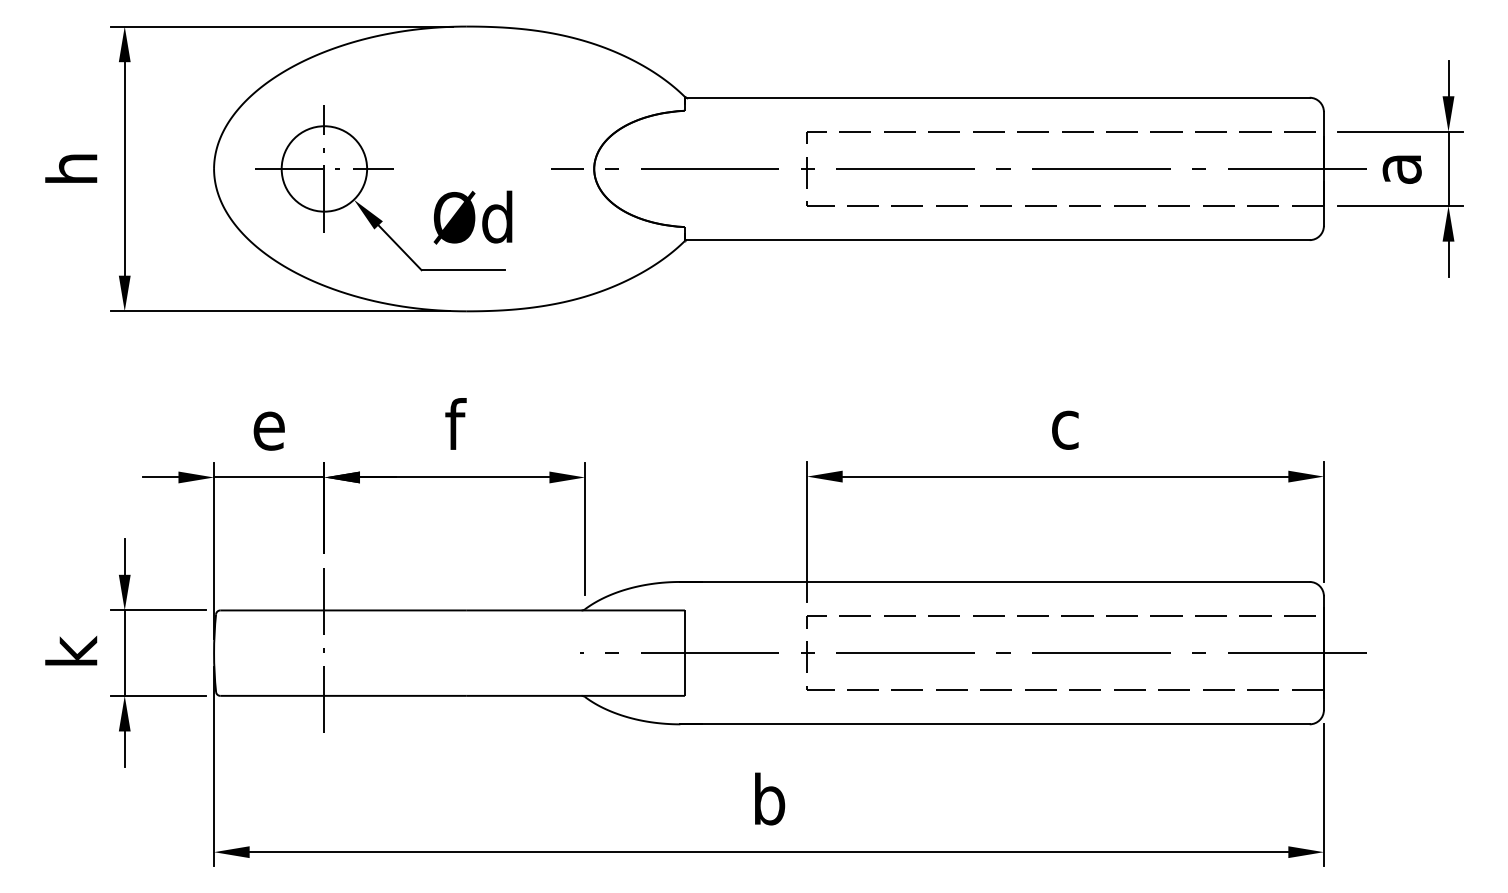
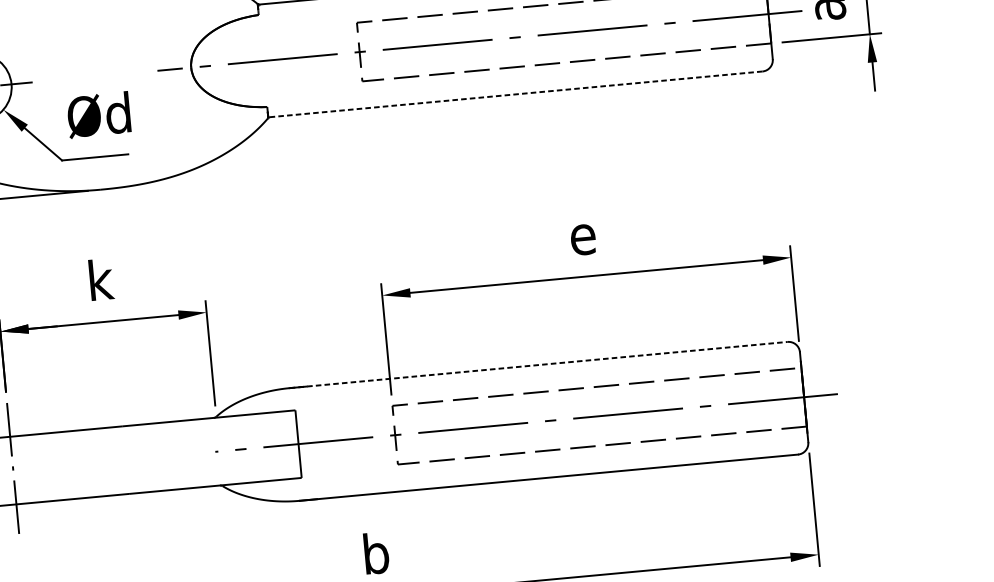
line: (997, 240) -> (515, 94), solid -> dashed
text: (456, 423) -> (100, 279), f -> k
text: (1065, 429) -> (583, 239), c -> e
line: (995, 581) -> (539, 364), solid -> dashed

